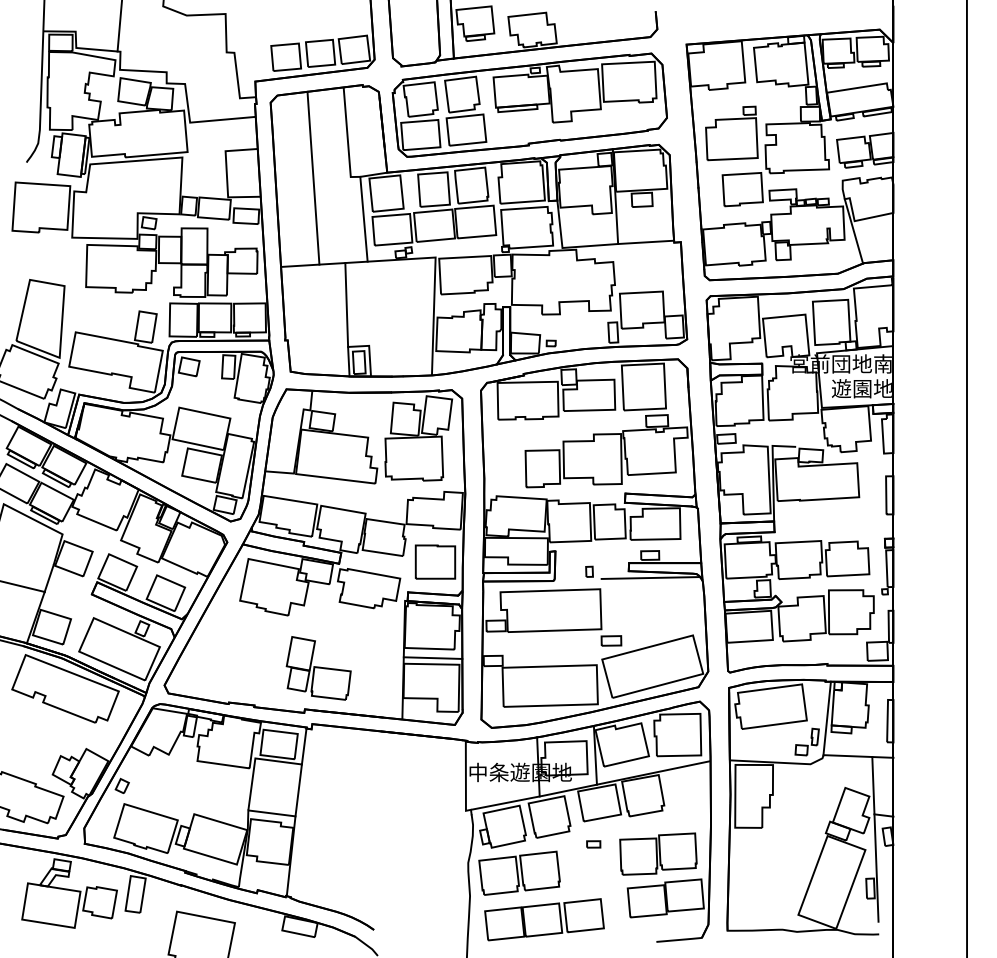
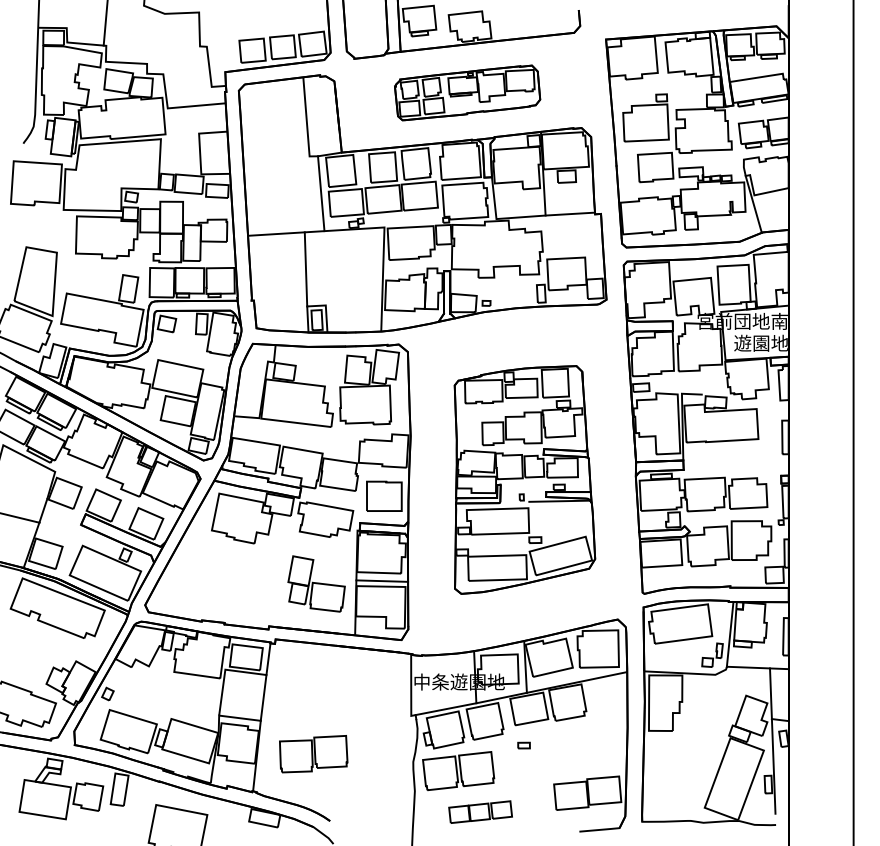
part: (529, 104) -> (467, 92), size x0.6
line: (313, 177) -> (276, 156), removed
part: (594, 543) -> (524, 479), size x0.7
part: (318, 668) -> (316, 584), moved
part: (658, 853) -> (313, 753), moved
part: (544, 919) -> (480, 811), size x0.6

